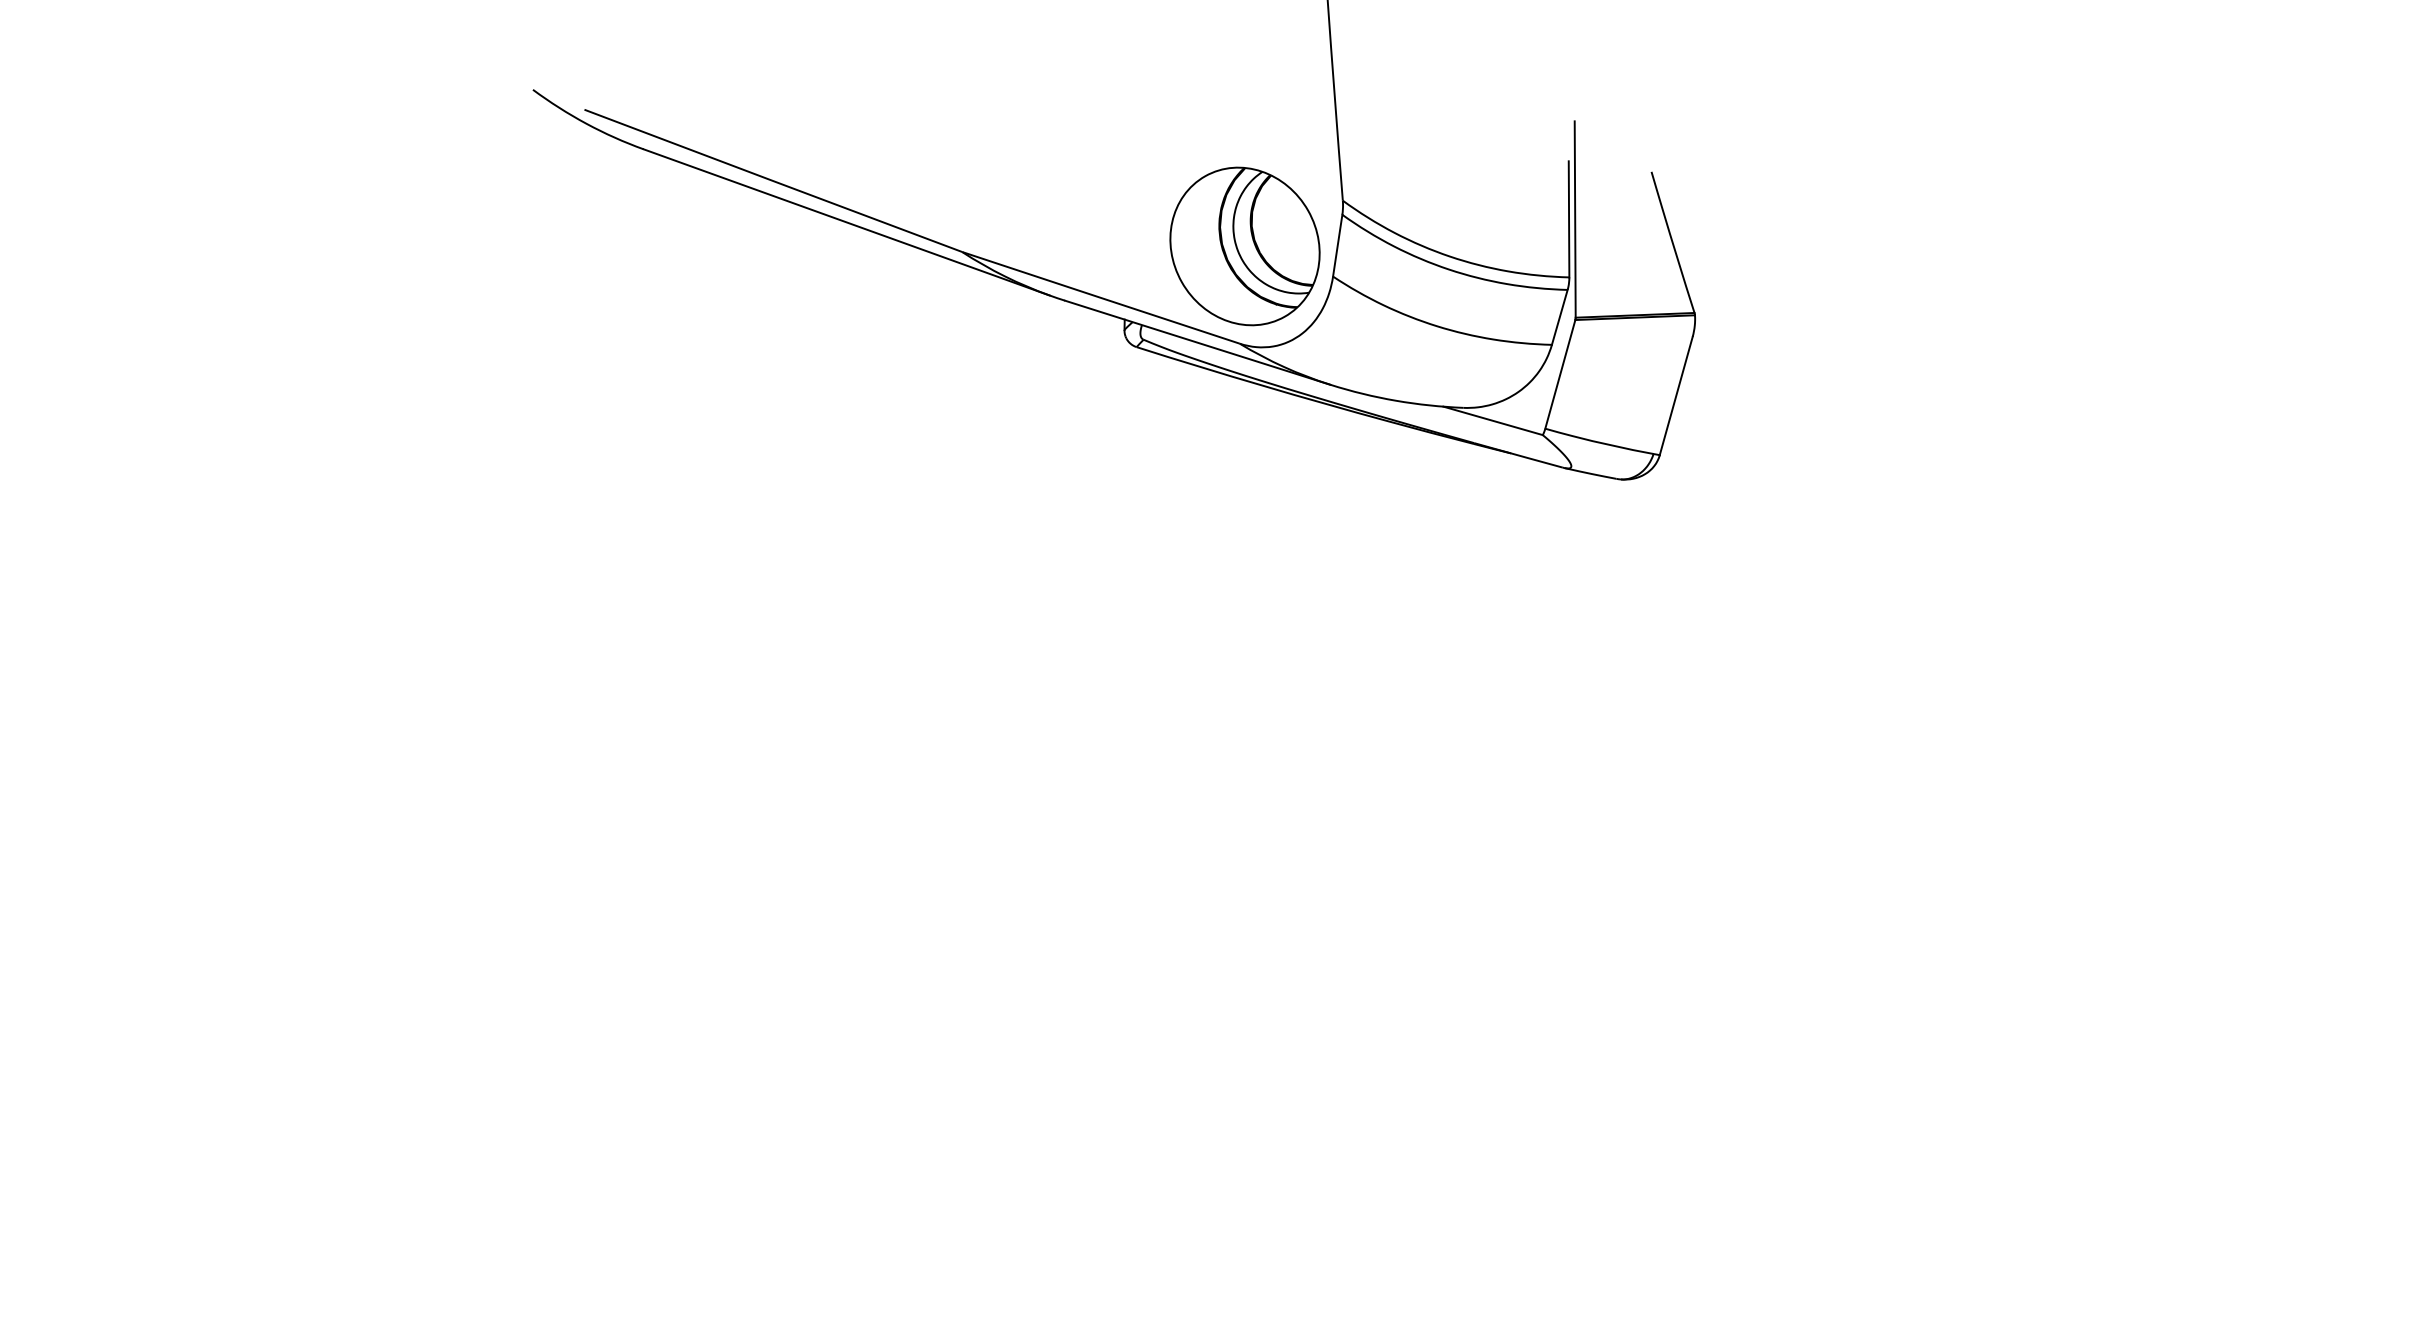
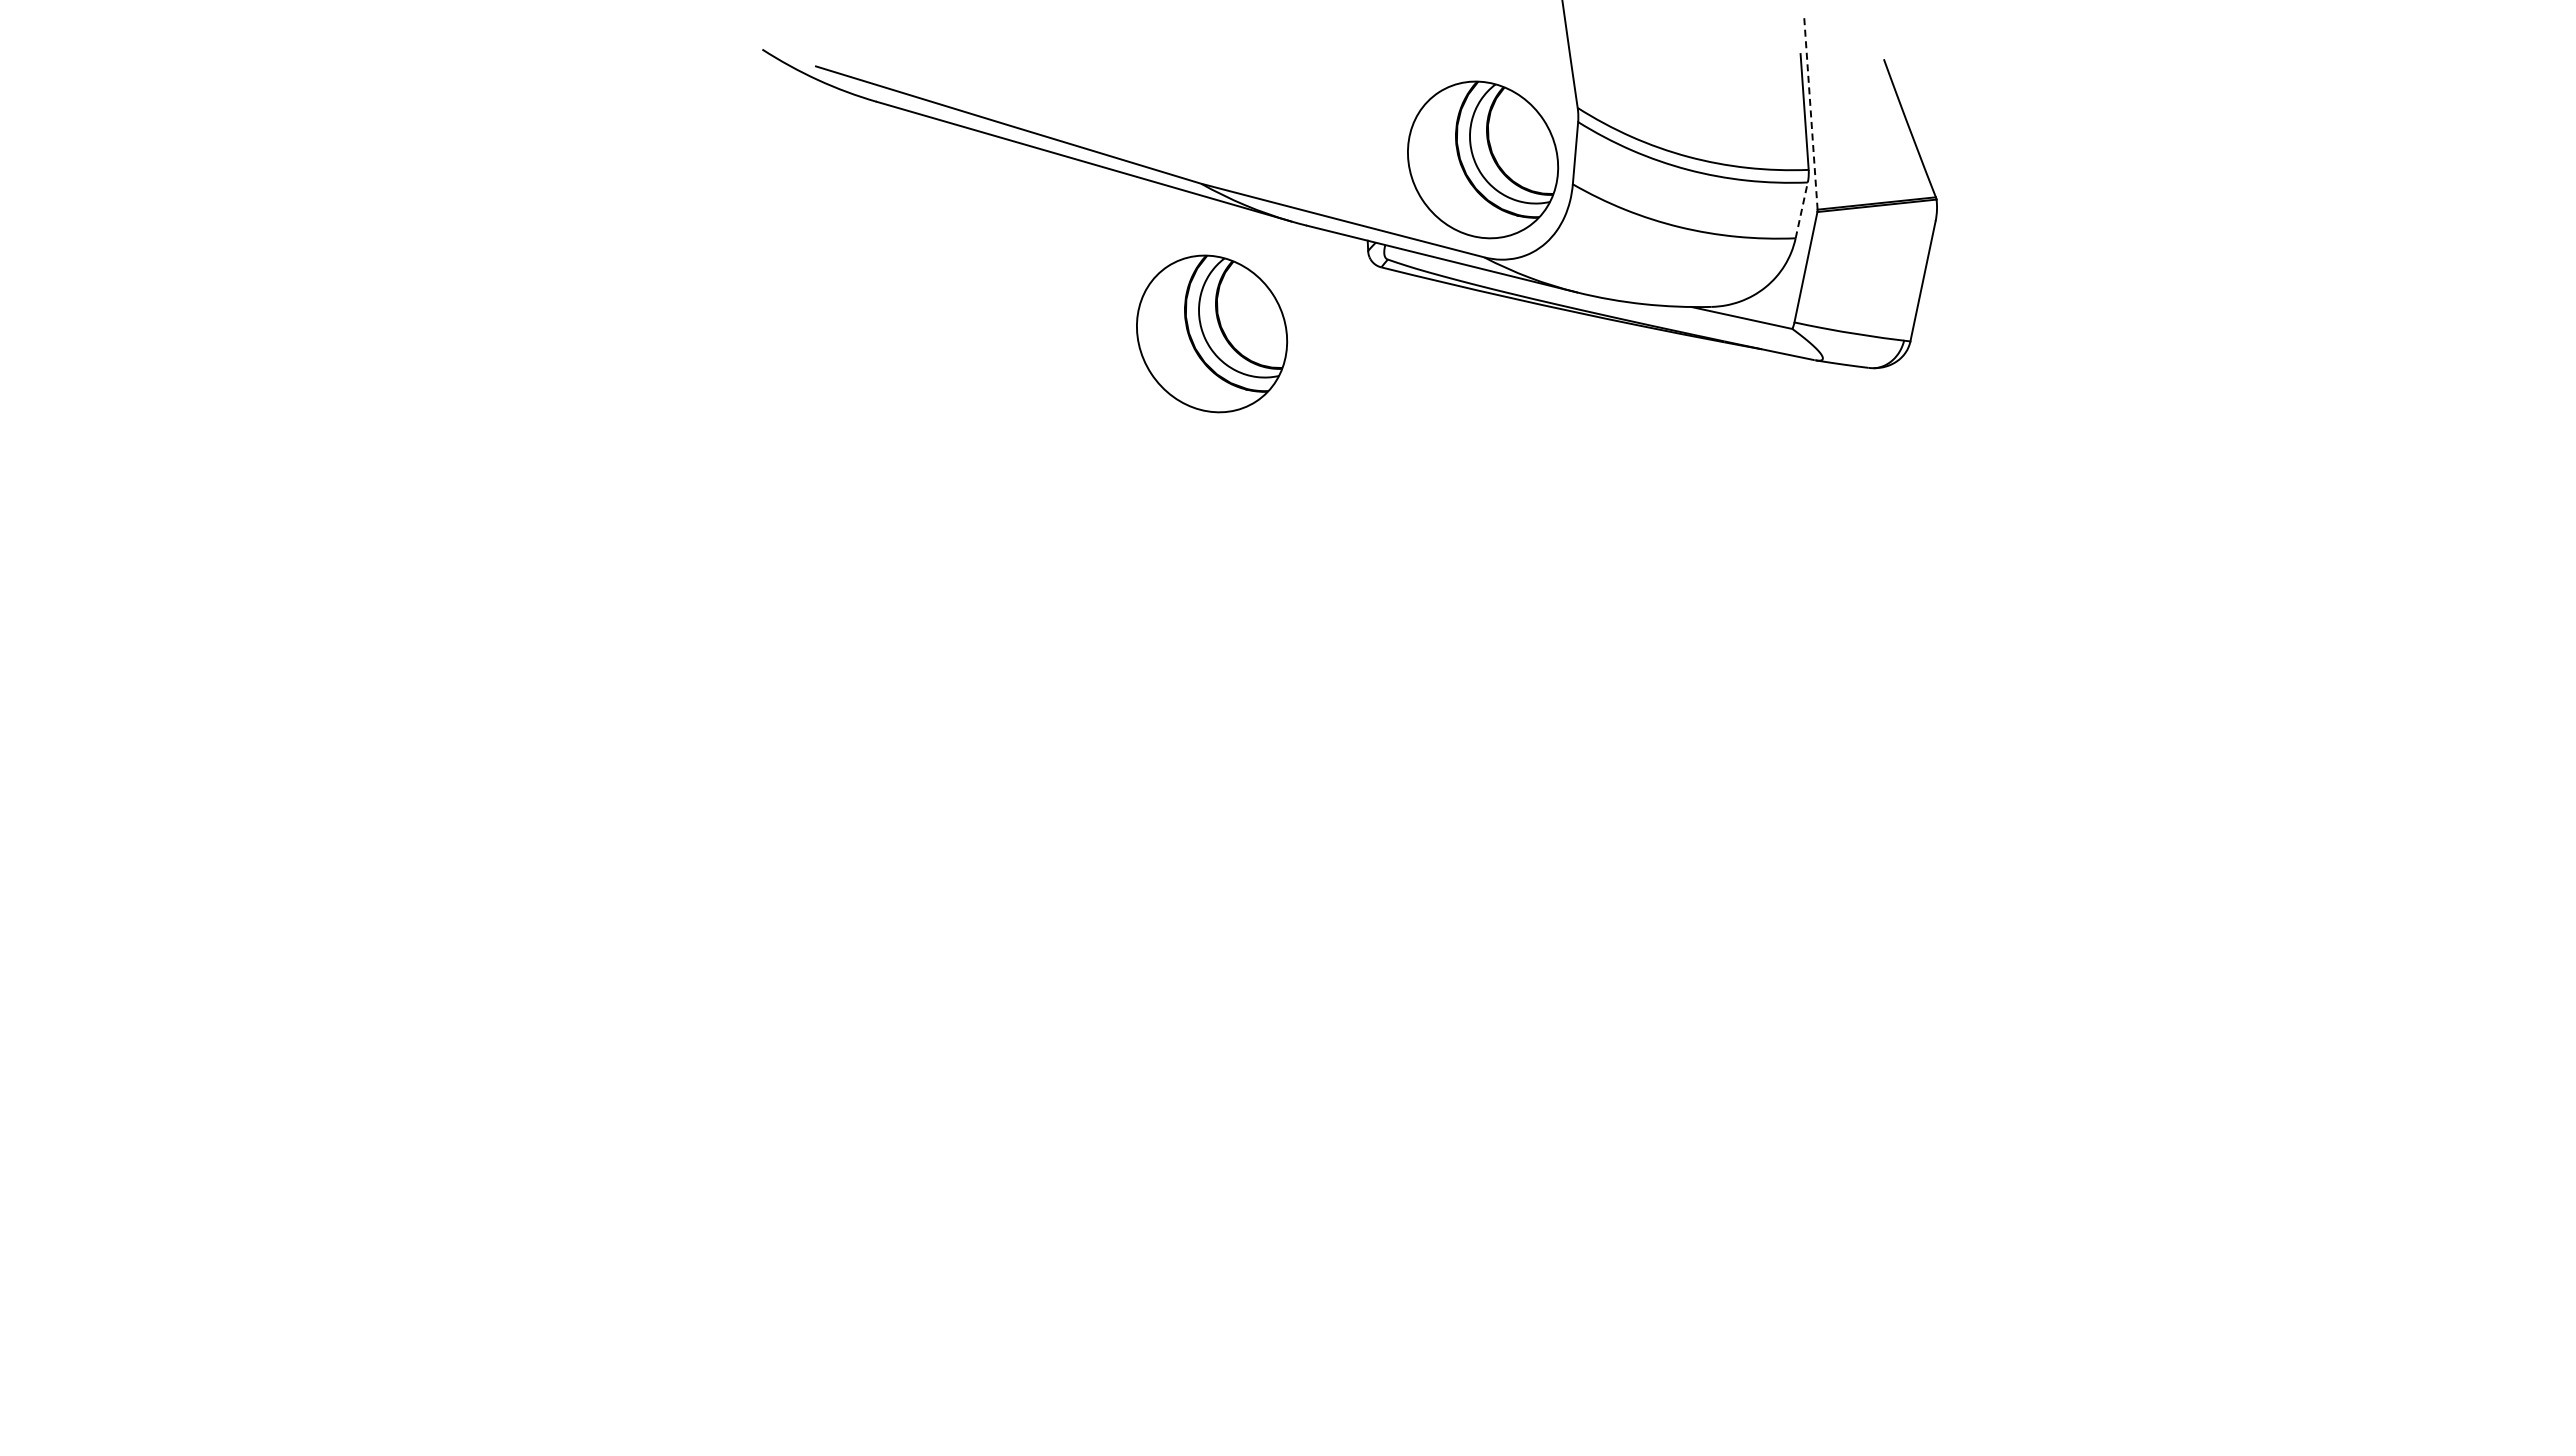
line: (1574, 219) -> (1810, 111), solid -> dashed
line: (1559, 317) -> (1801, 210), solid -> dashed
part: (963, 402) -> (1212, 333), added

